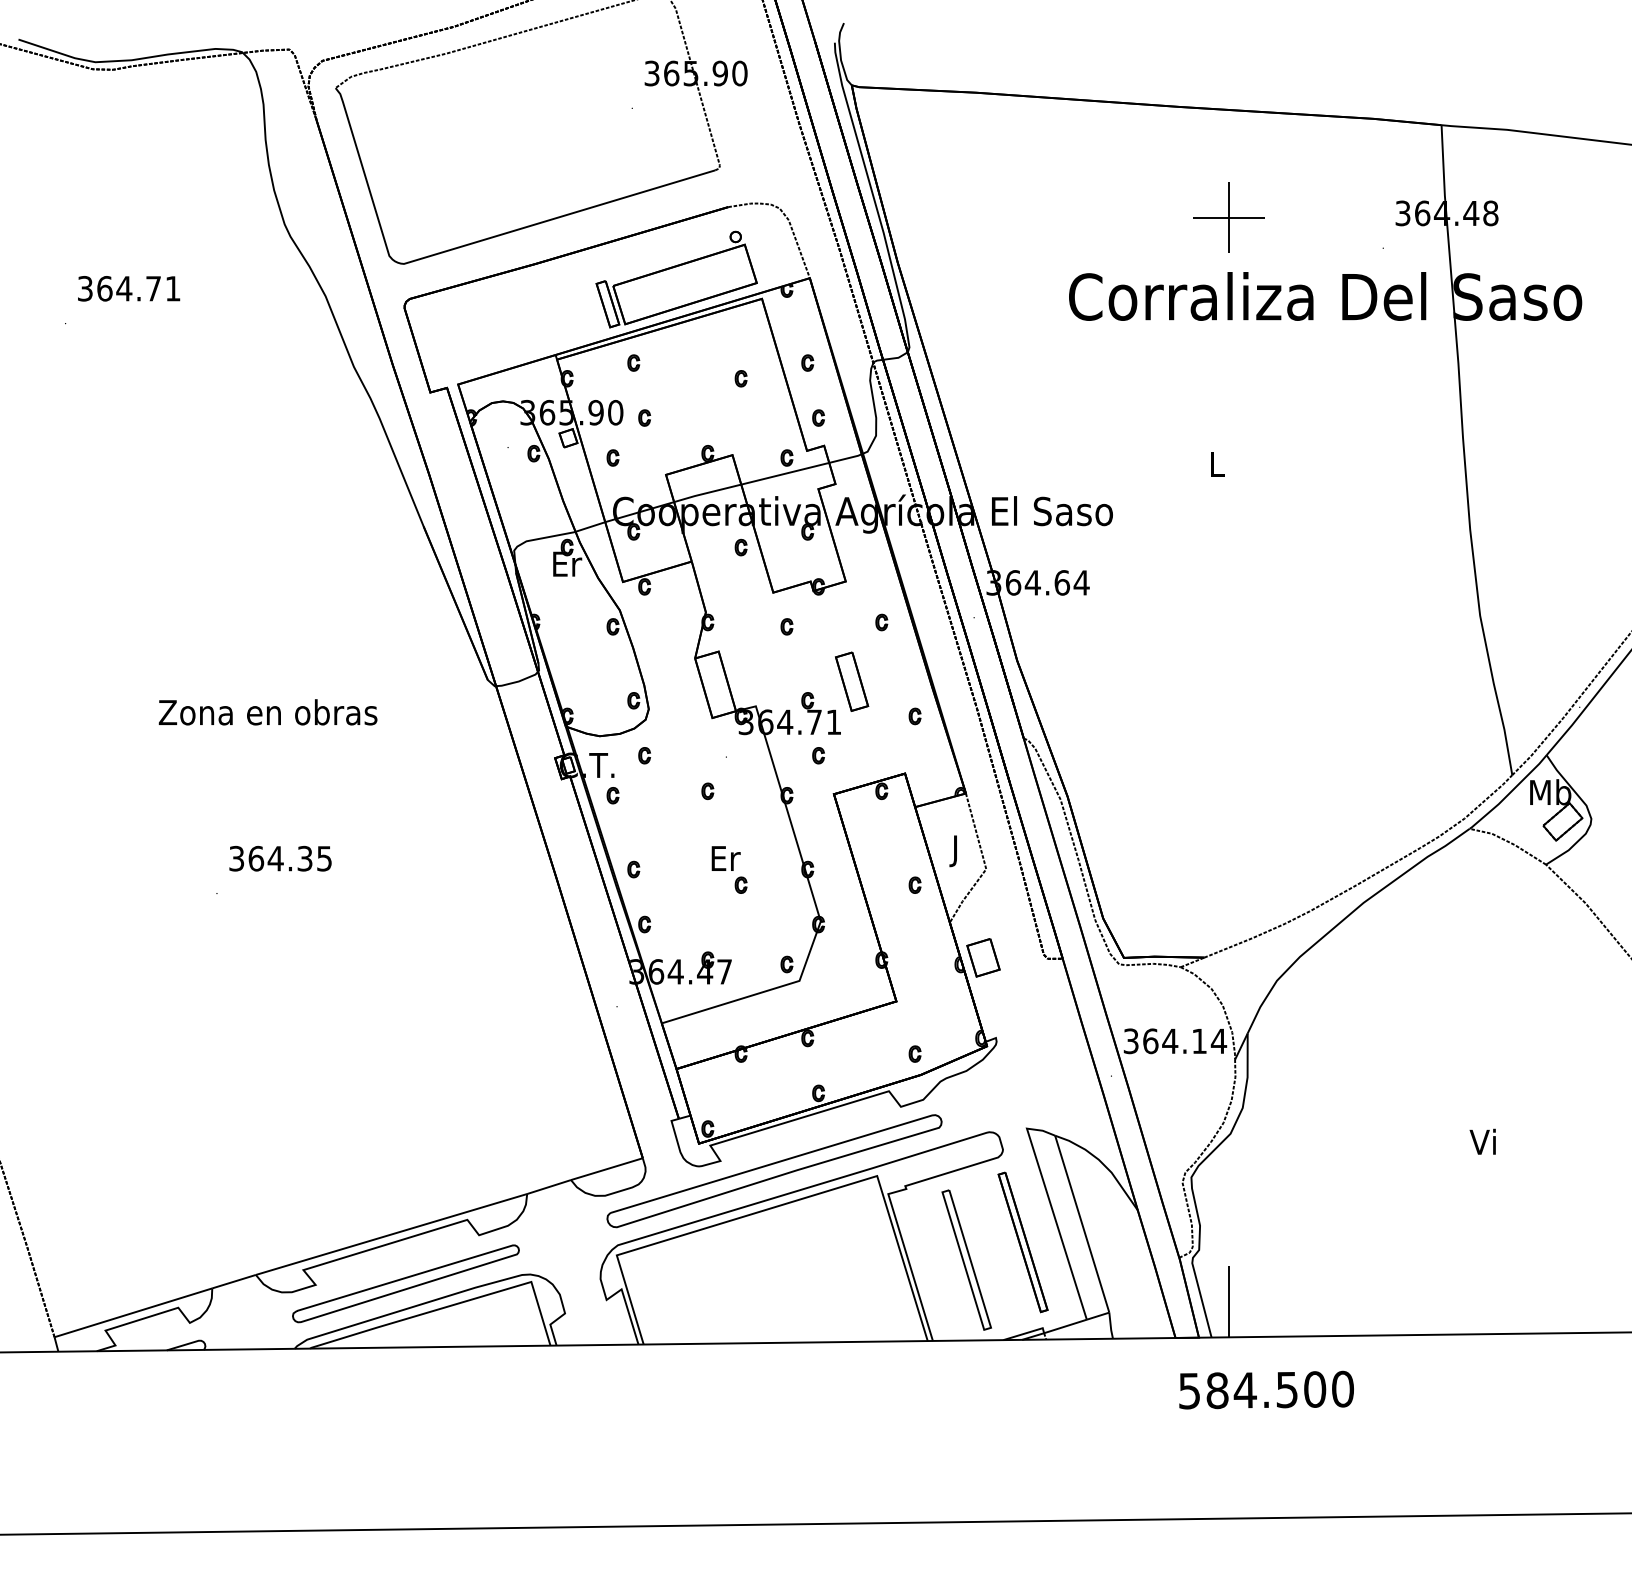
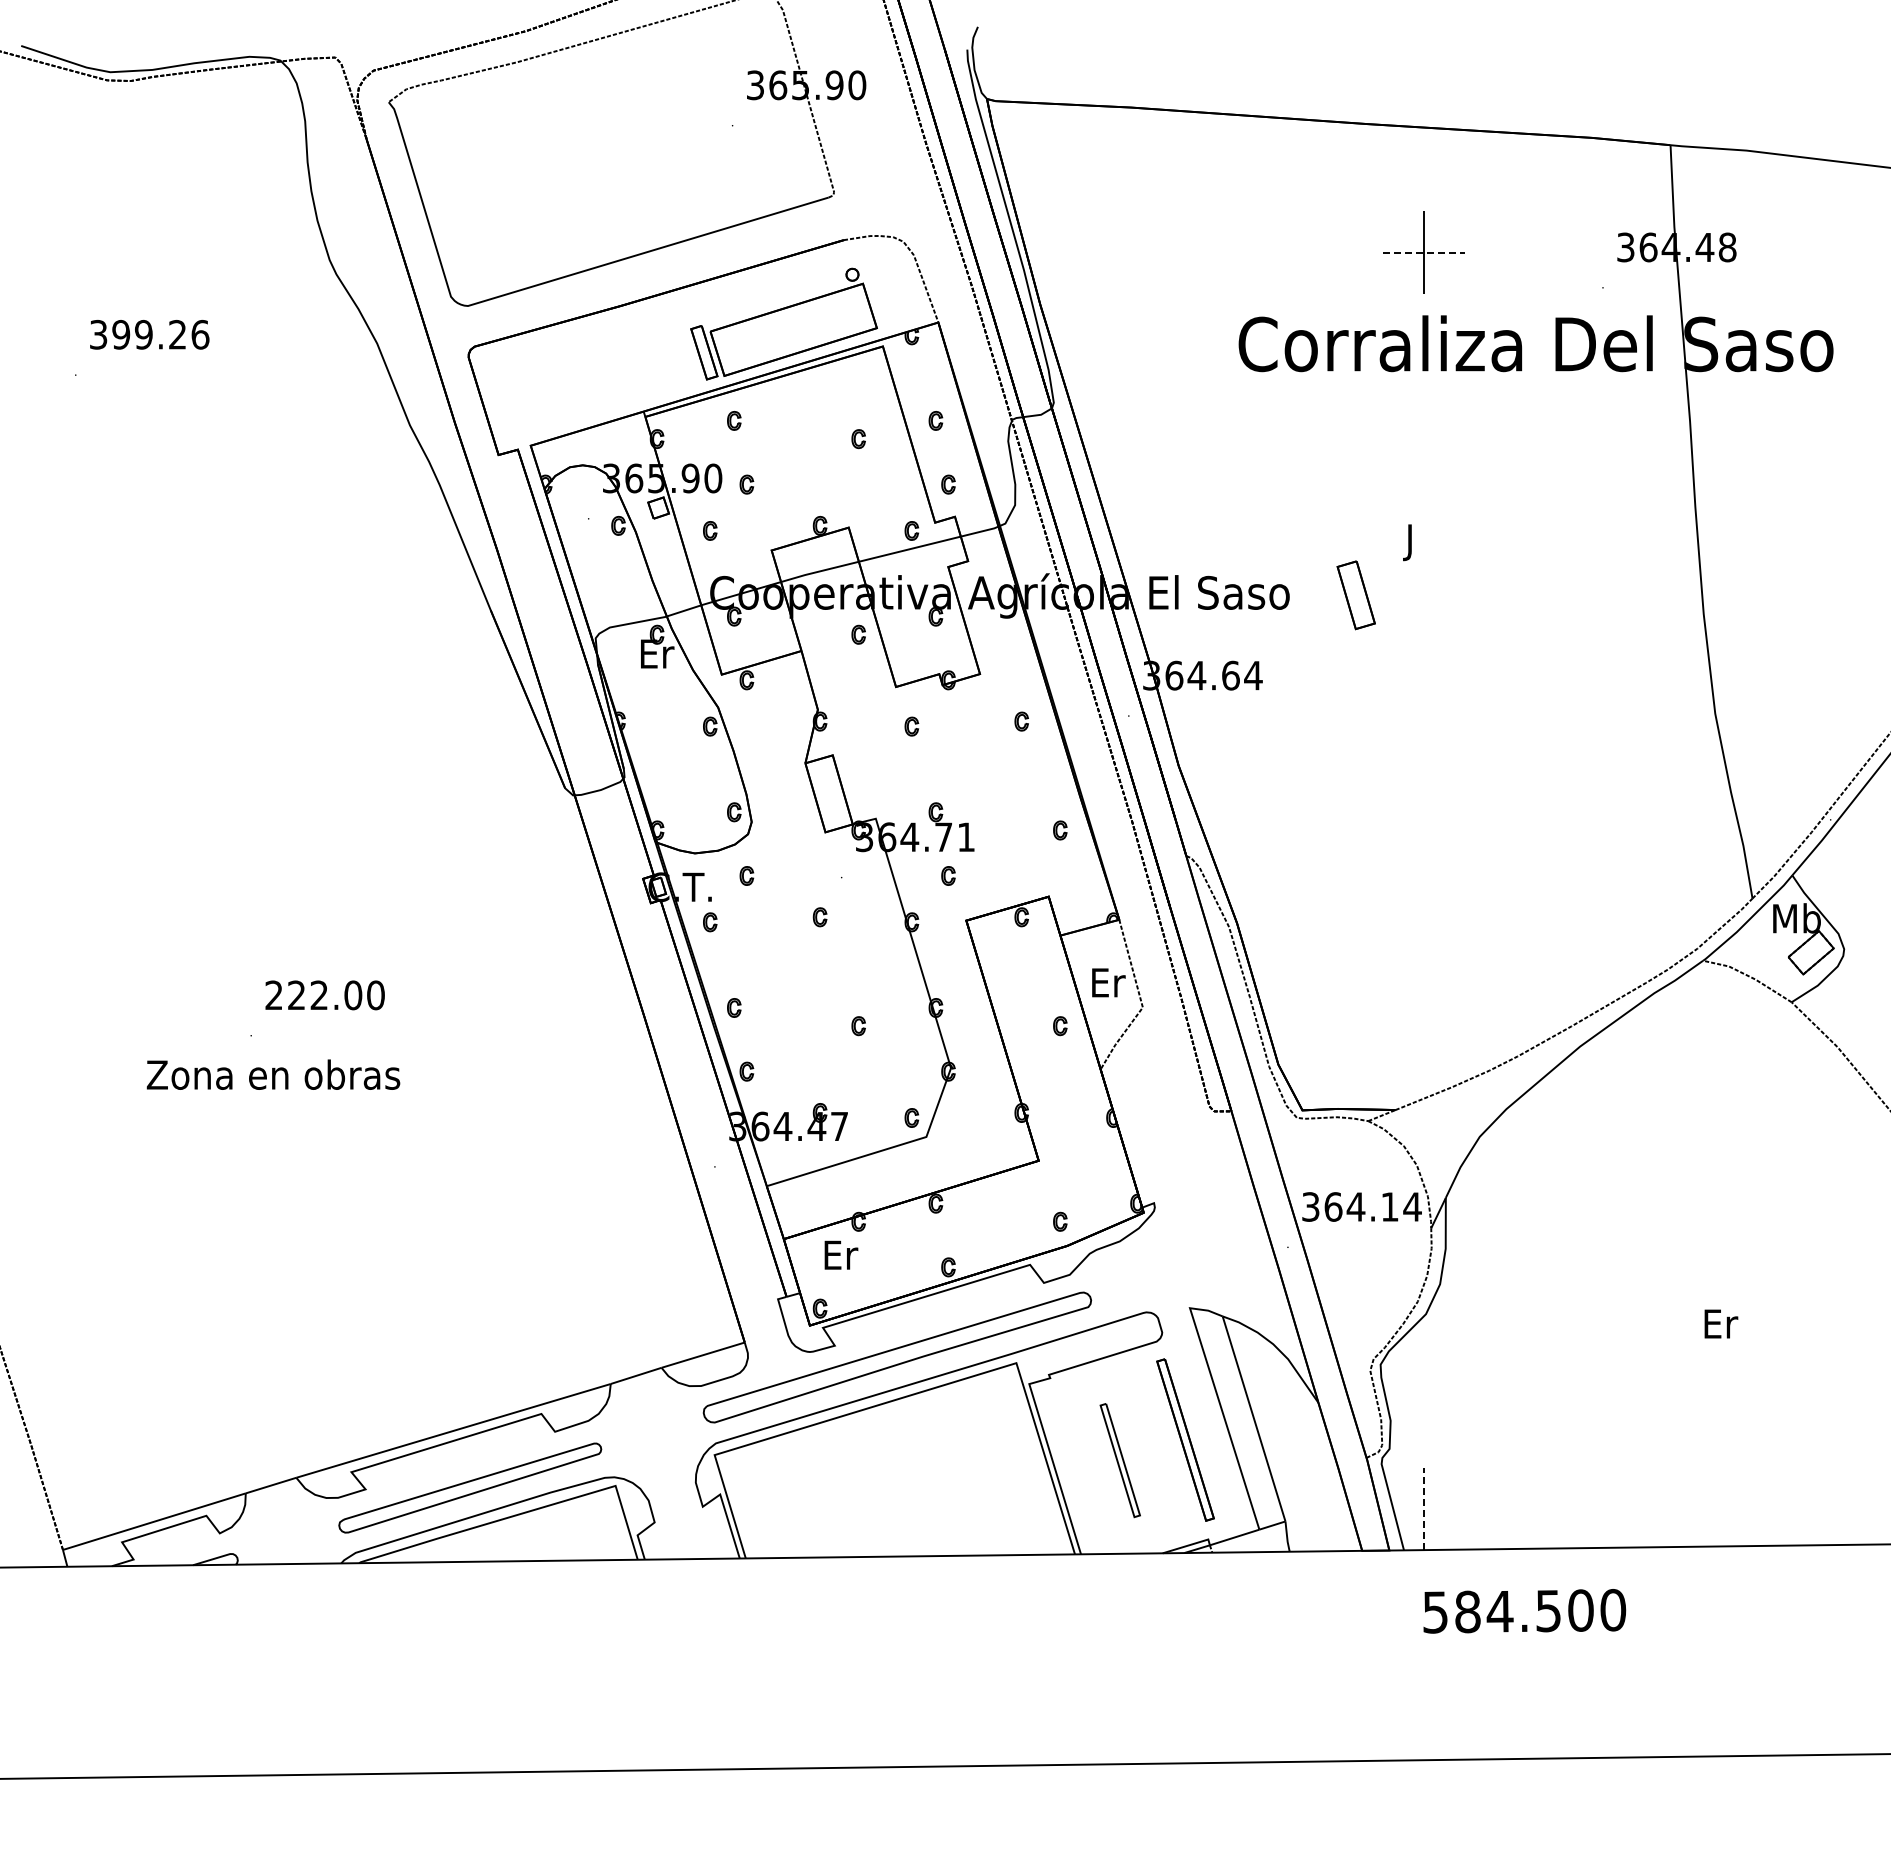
line: (1229, 217) -> (1424, 252), solid -> dashed
text: (138, 288) -> (160, 334), 364.71 -> 399.26
text: (1218, 467) -> (1411, 542), L -> J
part: (851, 681) -> (1355, 595), moved
text: (268, 712) -> (273, 1074), moved
text: (956, 851) -> (1108, 986), J -> Er
text: (726, 857) -> (841, 1254), moved
text: (280, 858) -> (324, 995), 364.35 -> 222.00
part: (983, 958) -> (1139, 1110), removed
text: (1484, 1141) -> (1720, 1323), Vi -> Er
part: (966, 1260) -> (1120, 1460), size x0.7
line: (1229, 1301) -> (1424, 1508), solid -> dashed
text: (1266, 1390) -> (1524, 1611), moved

